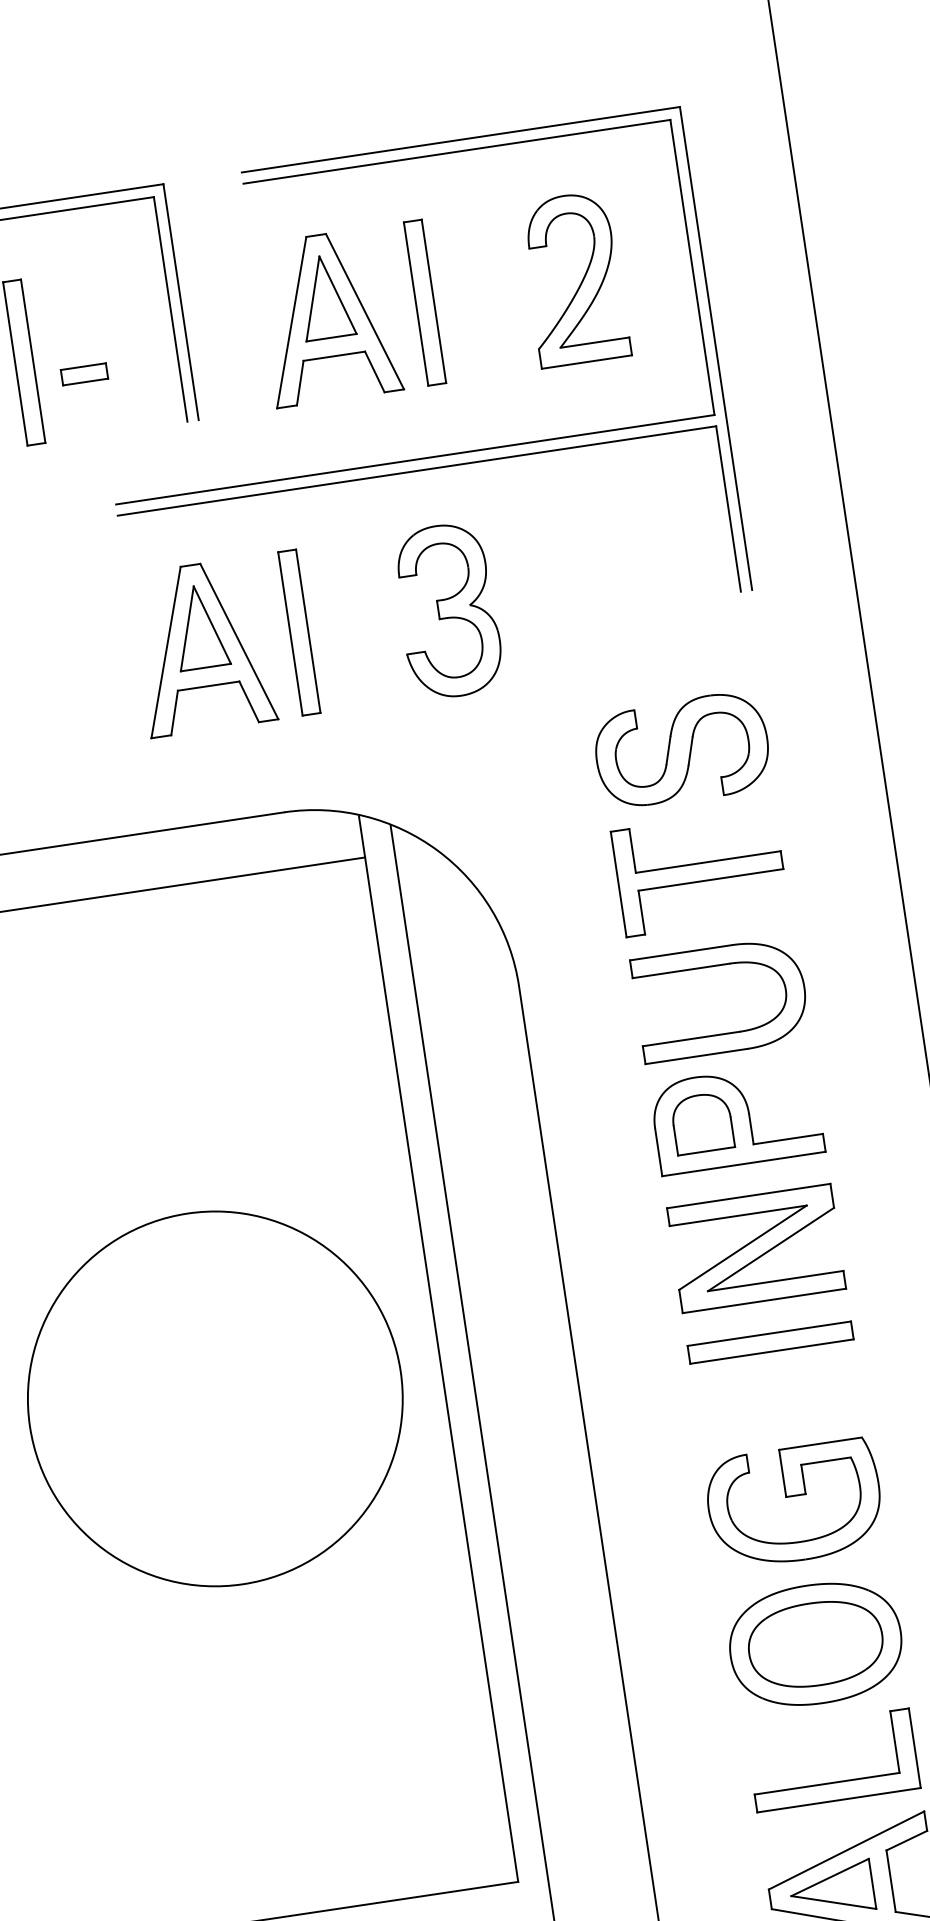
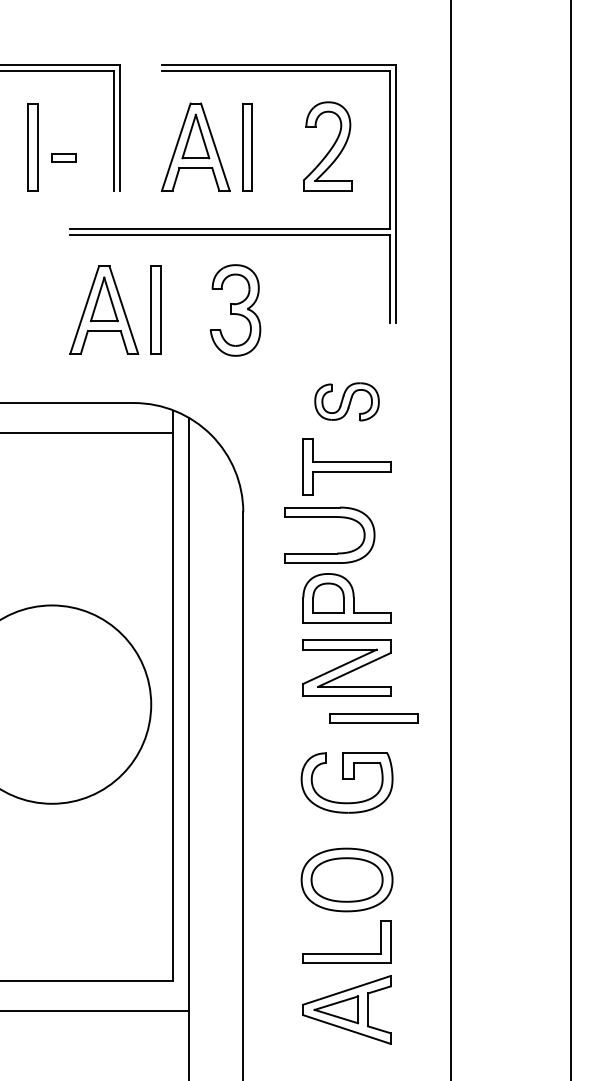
part: (680, 750) -> (346, 401), size x0.7
part: (715, 966) -> (329, 517), moved
part: (769, 1342) -> (373, 718), moved
part: (793, 1503) -> (346, 782), moved

